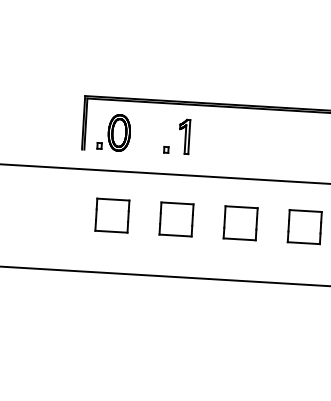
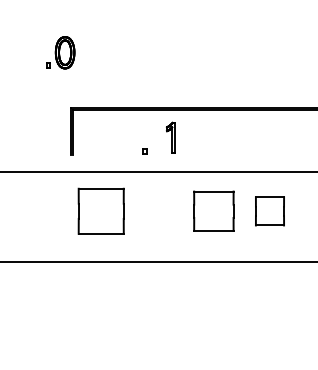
part: (114, 132) -> (60, 52), moved
part: (183, 136) -> (170, 137), moved
part: (112, 215) -> (101, 211), size x1.6
part: (176, 219) -> (157, 211), removed
part: (240, 223) -> (213, 211), size x1.4

